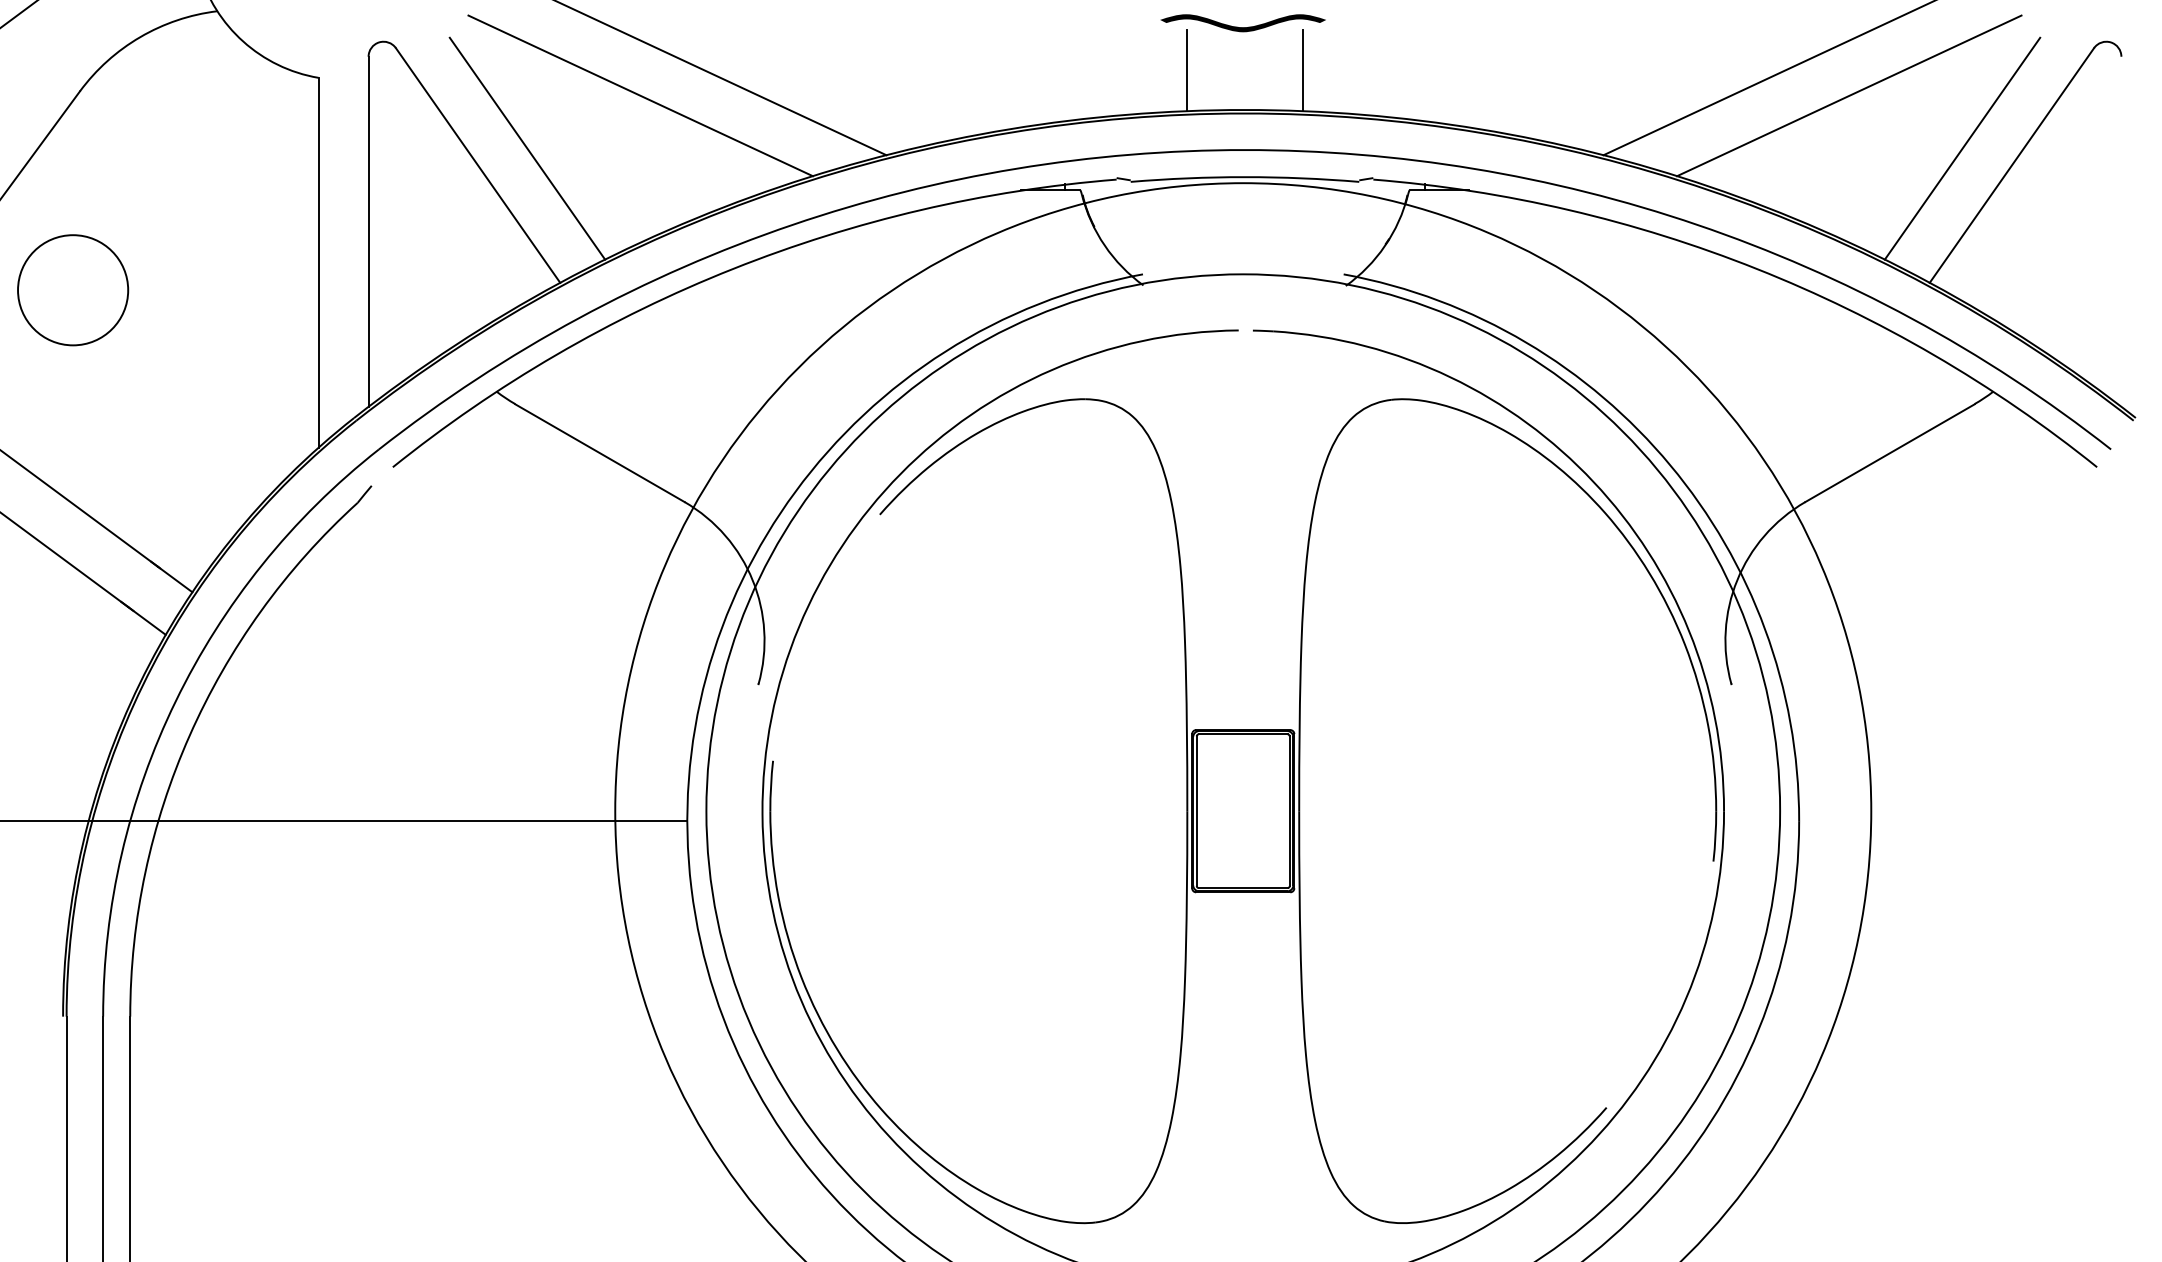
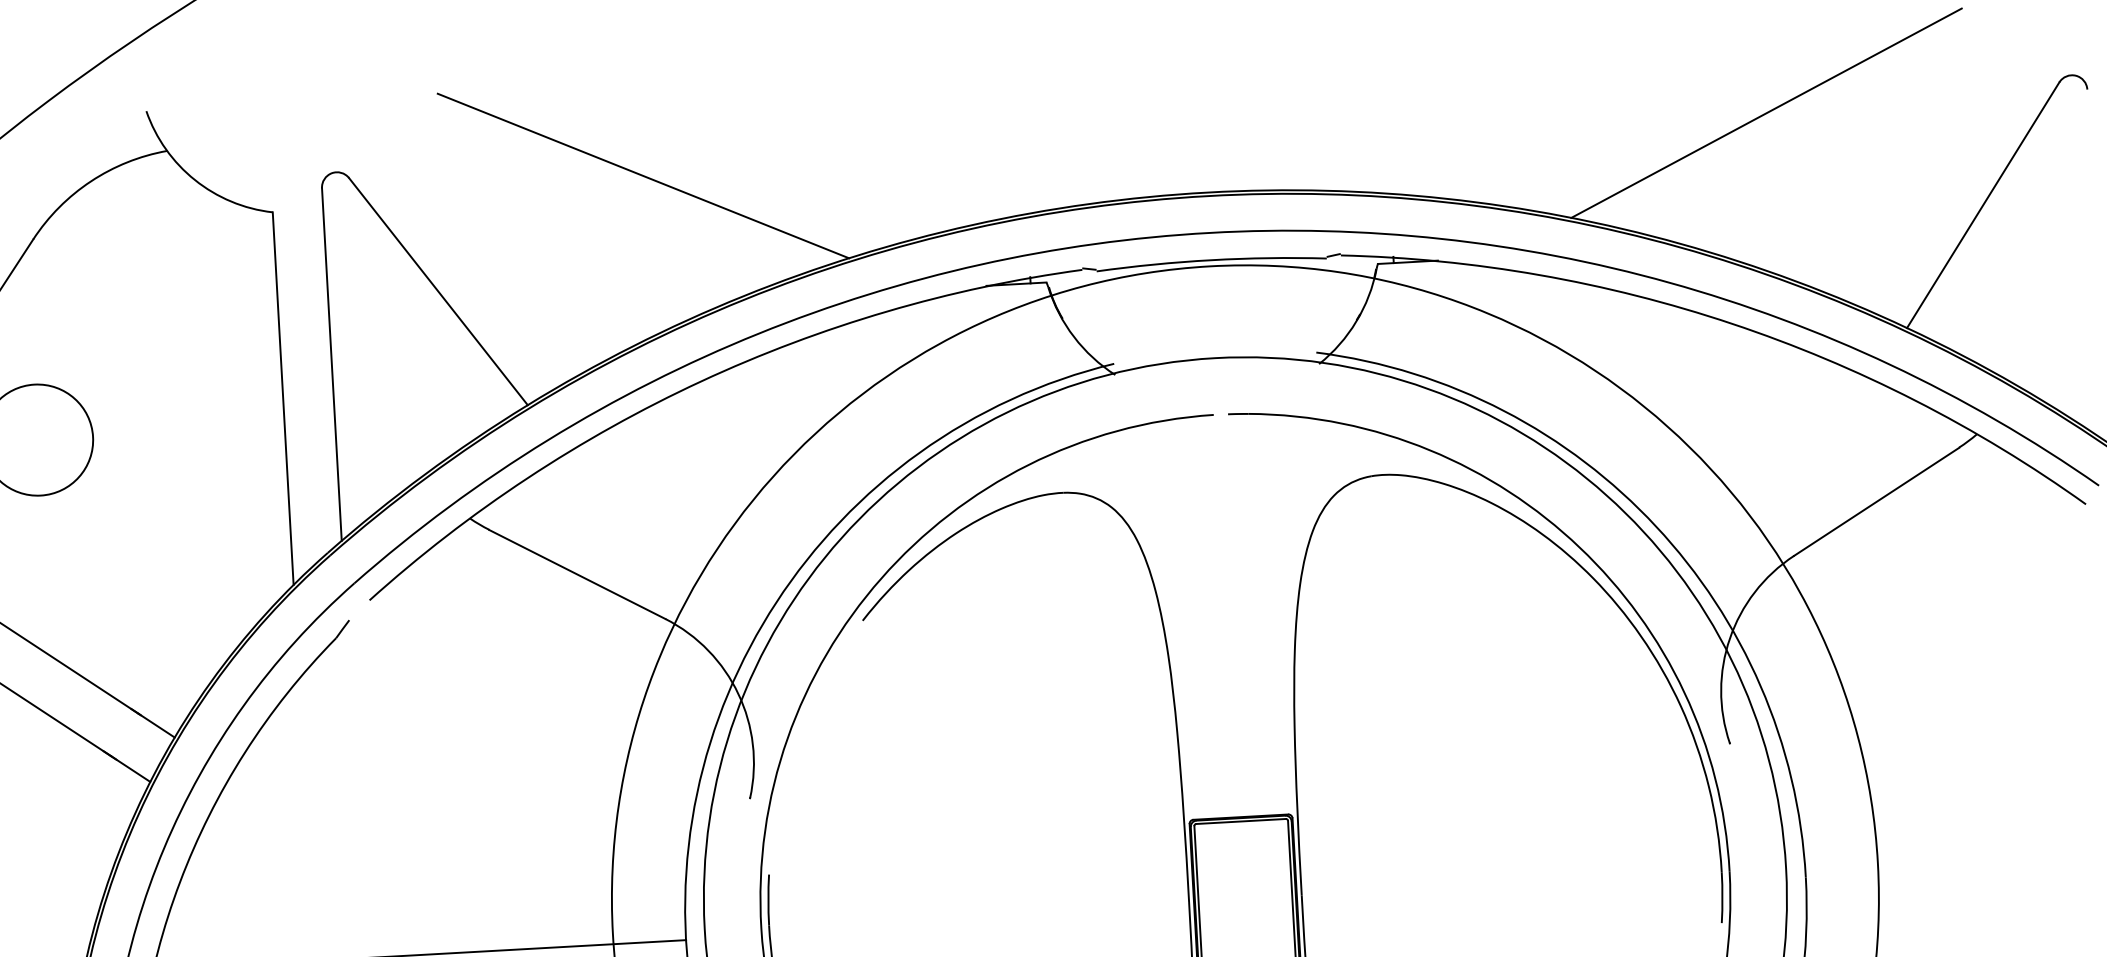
fill: (1243, 23) -> (1201, 105), removed
line: (1187, 70) -> (1147, 156), removed
line: (1302, 70) -> (1263, 149), removed
line: (640, 95) -> (598, 211), removed
line: (1849, 95) -> (1815, 143), removed
line: (527, 148) -> (487, 271), removed
line: (1962, 148) -> (1932, 190), removed

